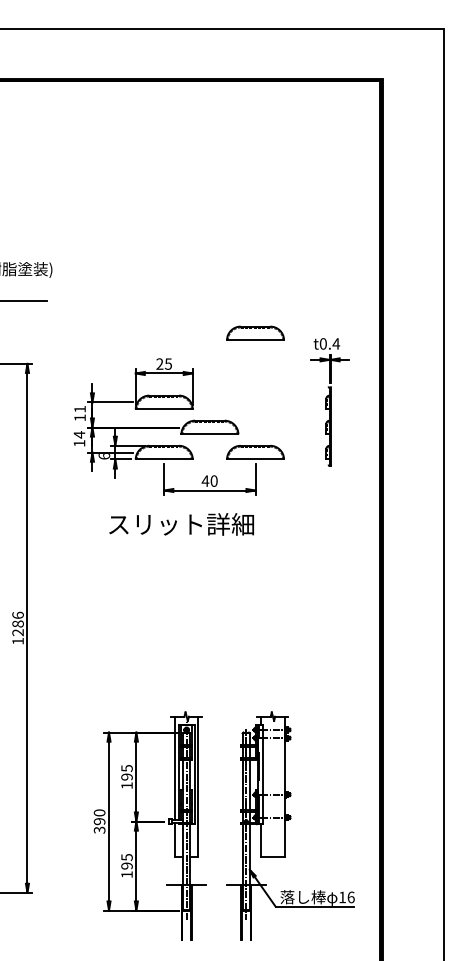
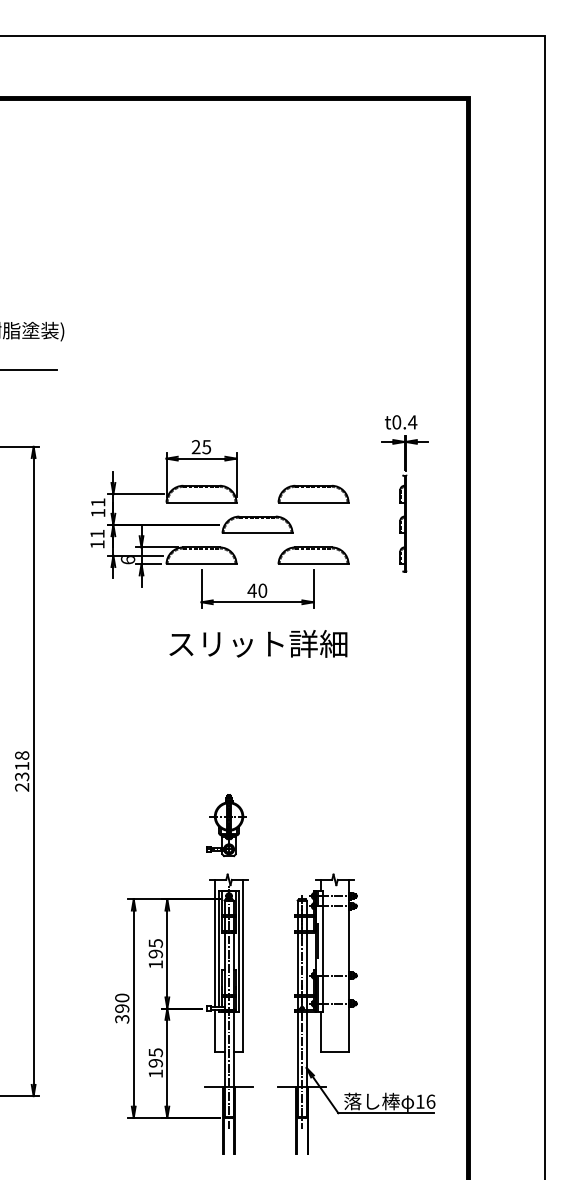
part: (255, 332) -> (313, 493), moved
text: (79, 434) -> (97, 533), 14 -> 11
text: (181, 524) -> (258, 644), moved
text: (17, 627) -> (21, 770), 1286 -> 2318
part: (184, 672) -> (226, 825), added

